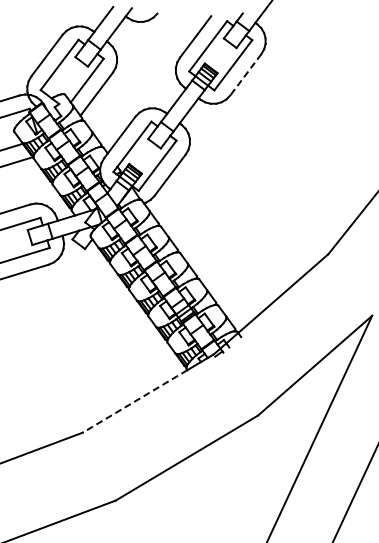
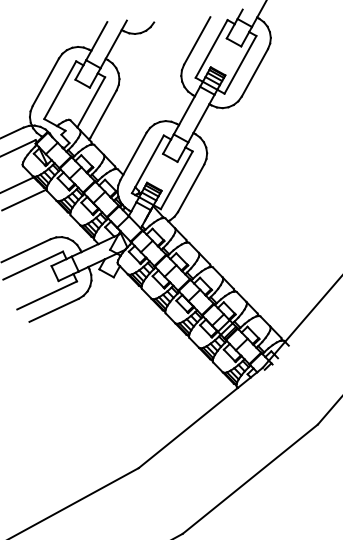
line: (245, 74) -> (254, 72), dashed -> solid
line: (135, 401) -> (188, 428), dashed -> solid

